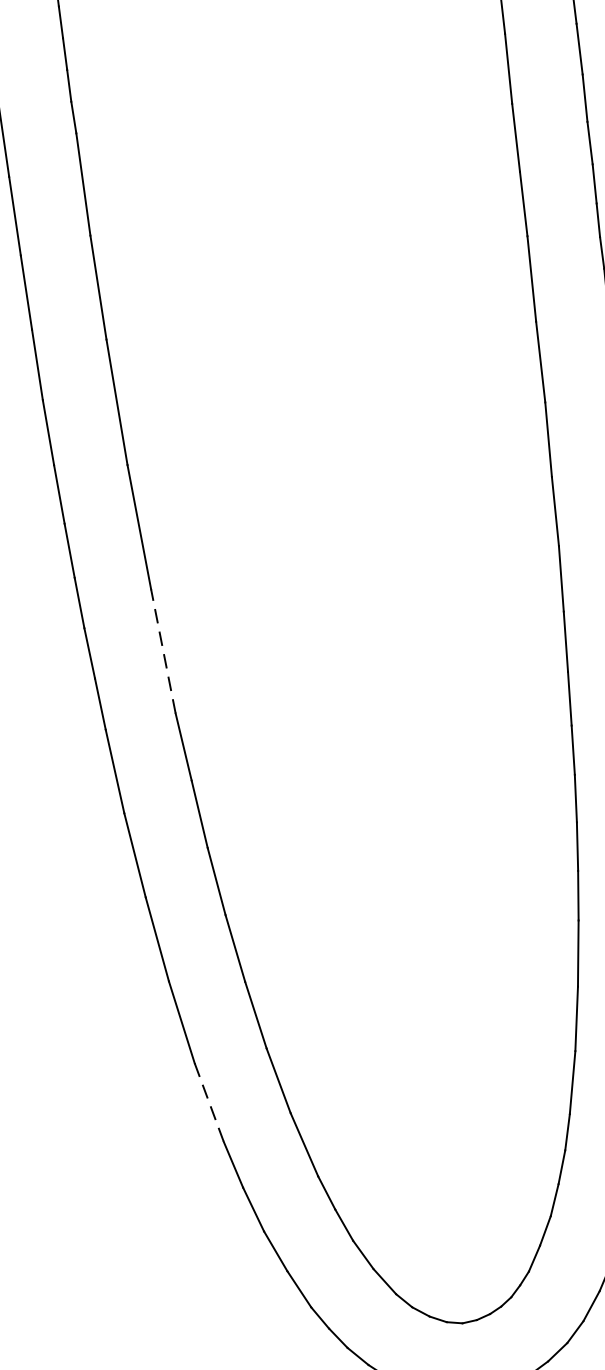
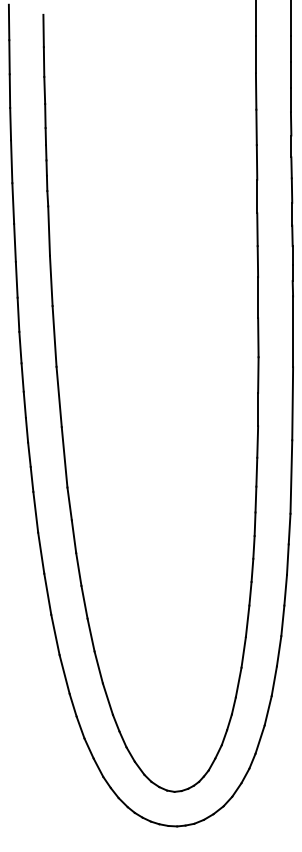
line: (162, 649) -> (64, 456), dashed -> solid
line: (208, 1102) -> (64, 674), dashed -> solid

